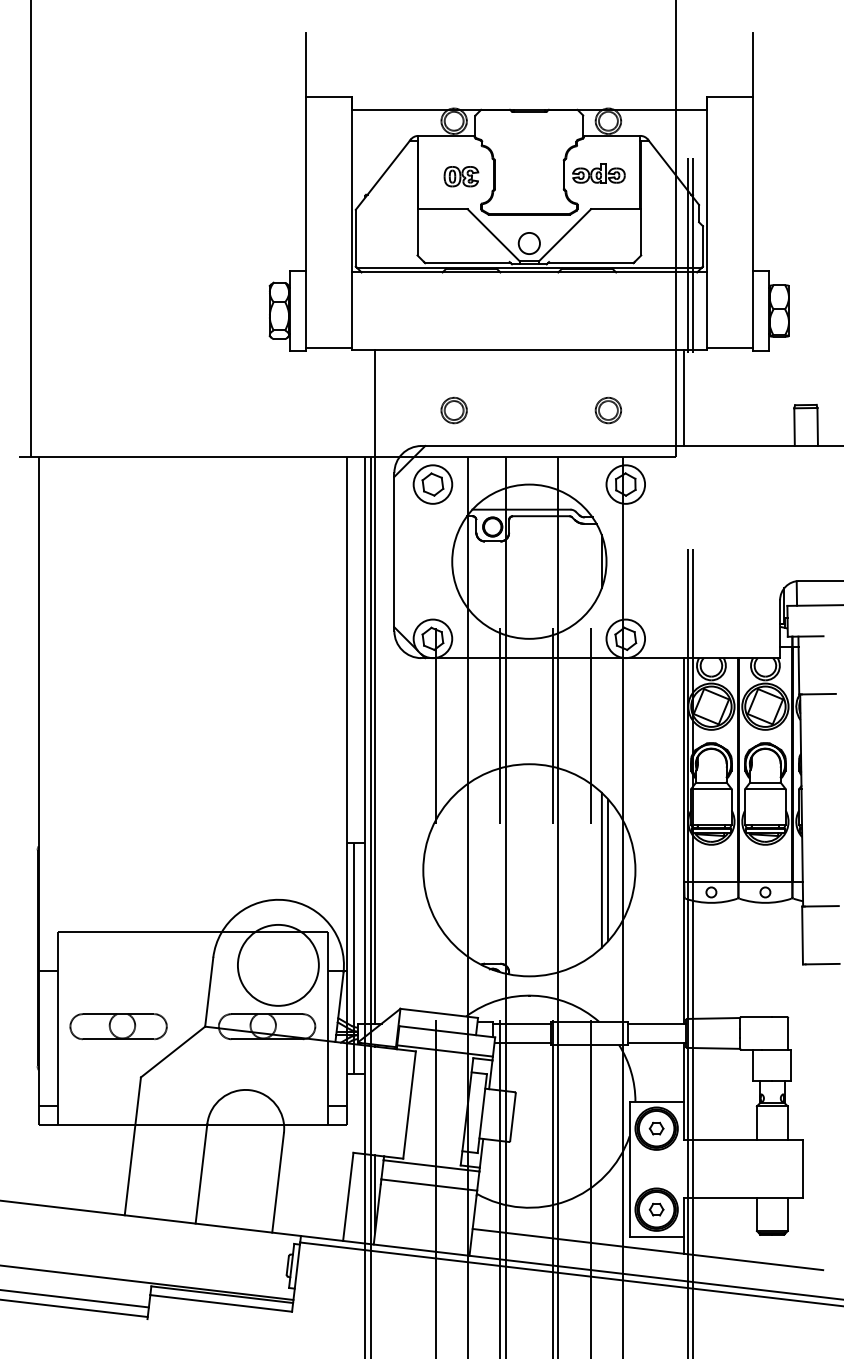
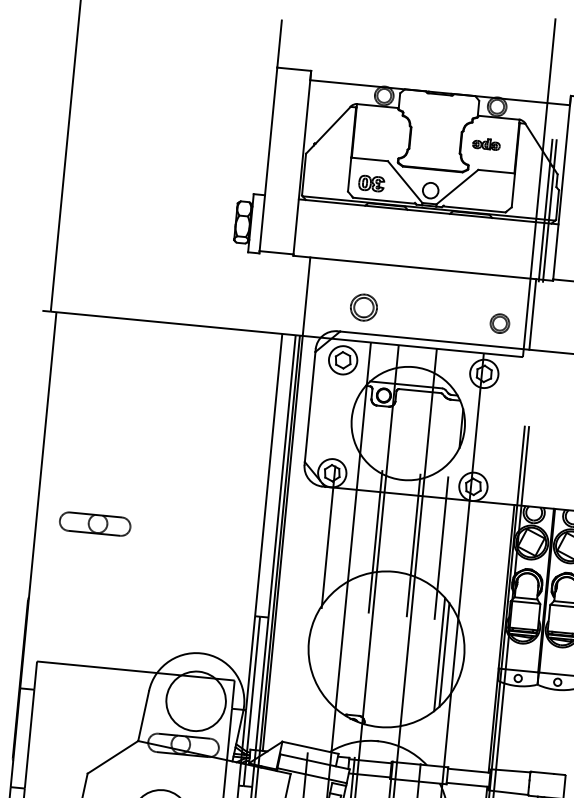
part: (598, 173) -> (486, 144), size x0.7
part: (461, 176) -> (371, 183), moved
part: (453, 410) -> (363, 307), size x1.4
part: (608, 410) -> (499, 323), moved
part: (118, 1026) -> (95, 524), moved

